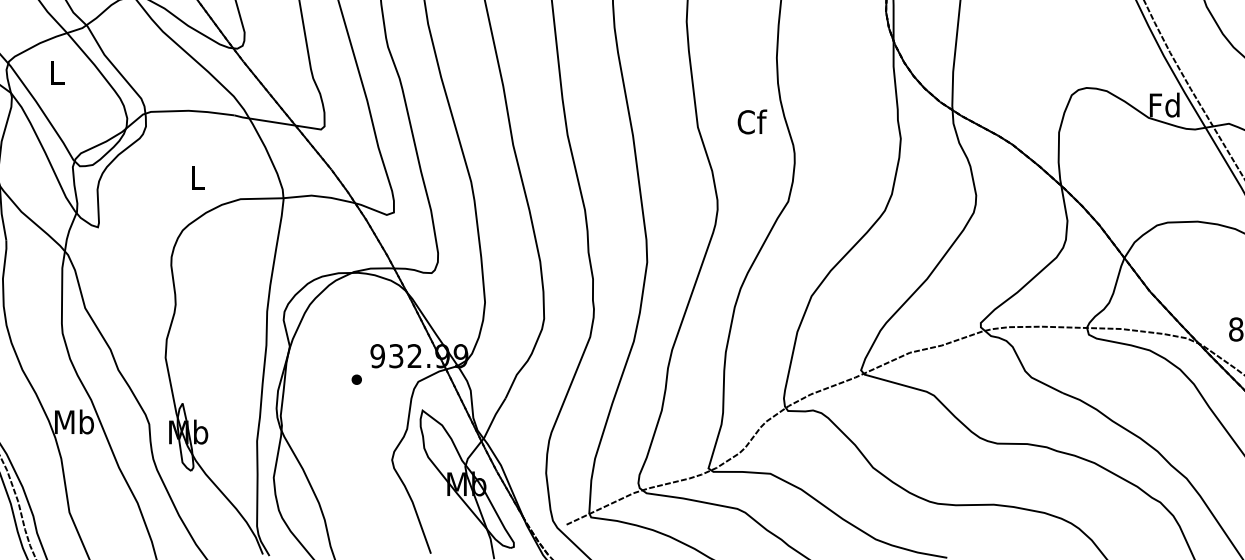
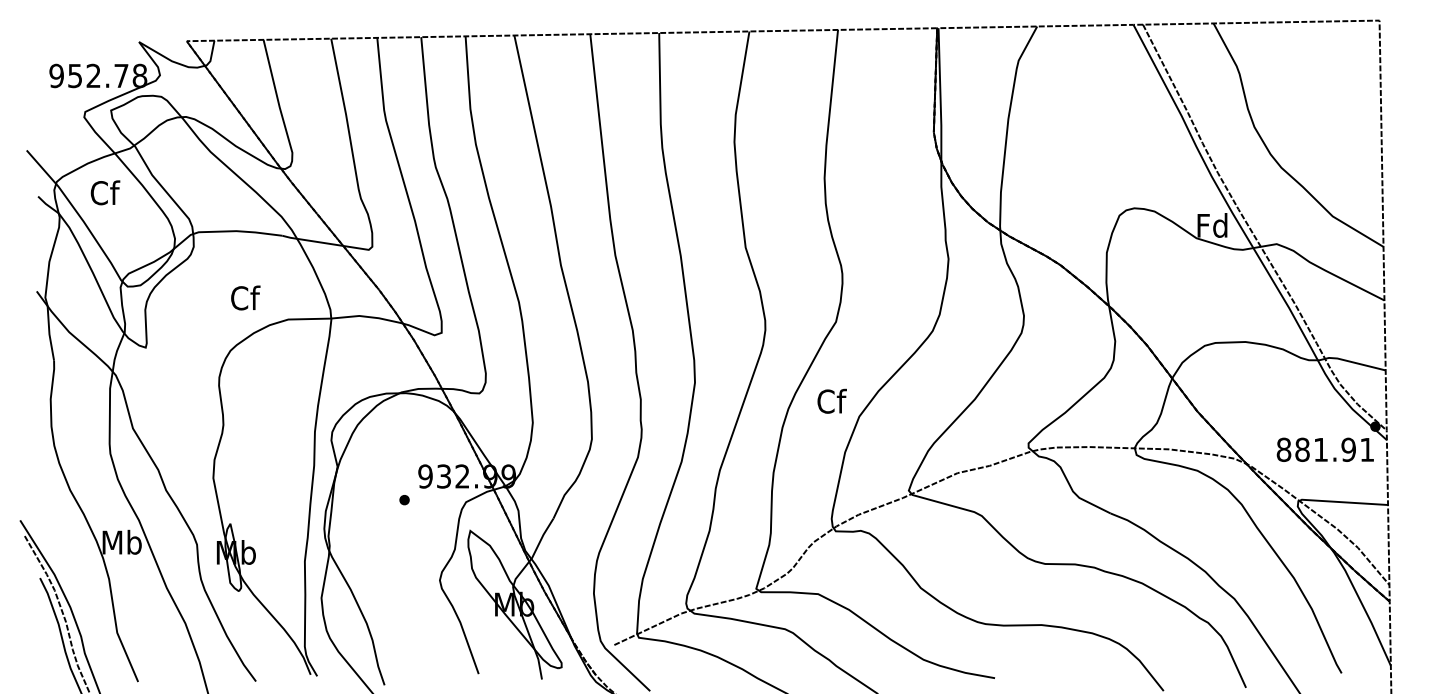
text: (57, 72) -> (105, 192), L -> Cf
text: (751, 121) -> (831, 400), moved
text: (197, 177) -> (245, 297), L -> Cf

